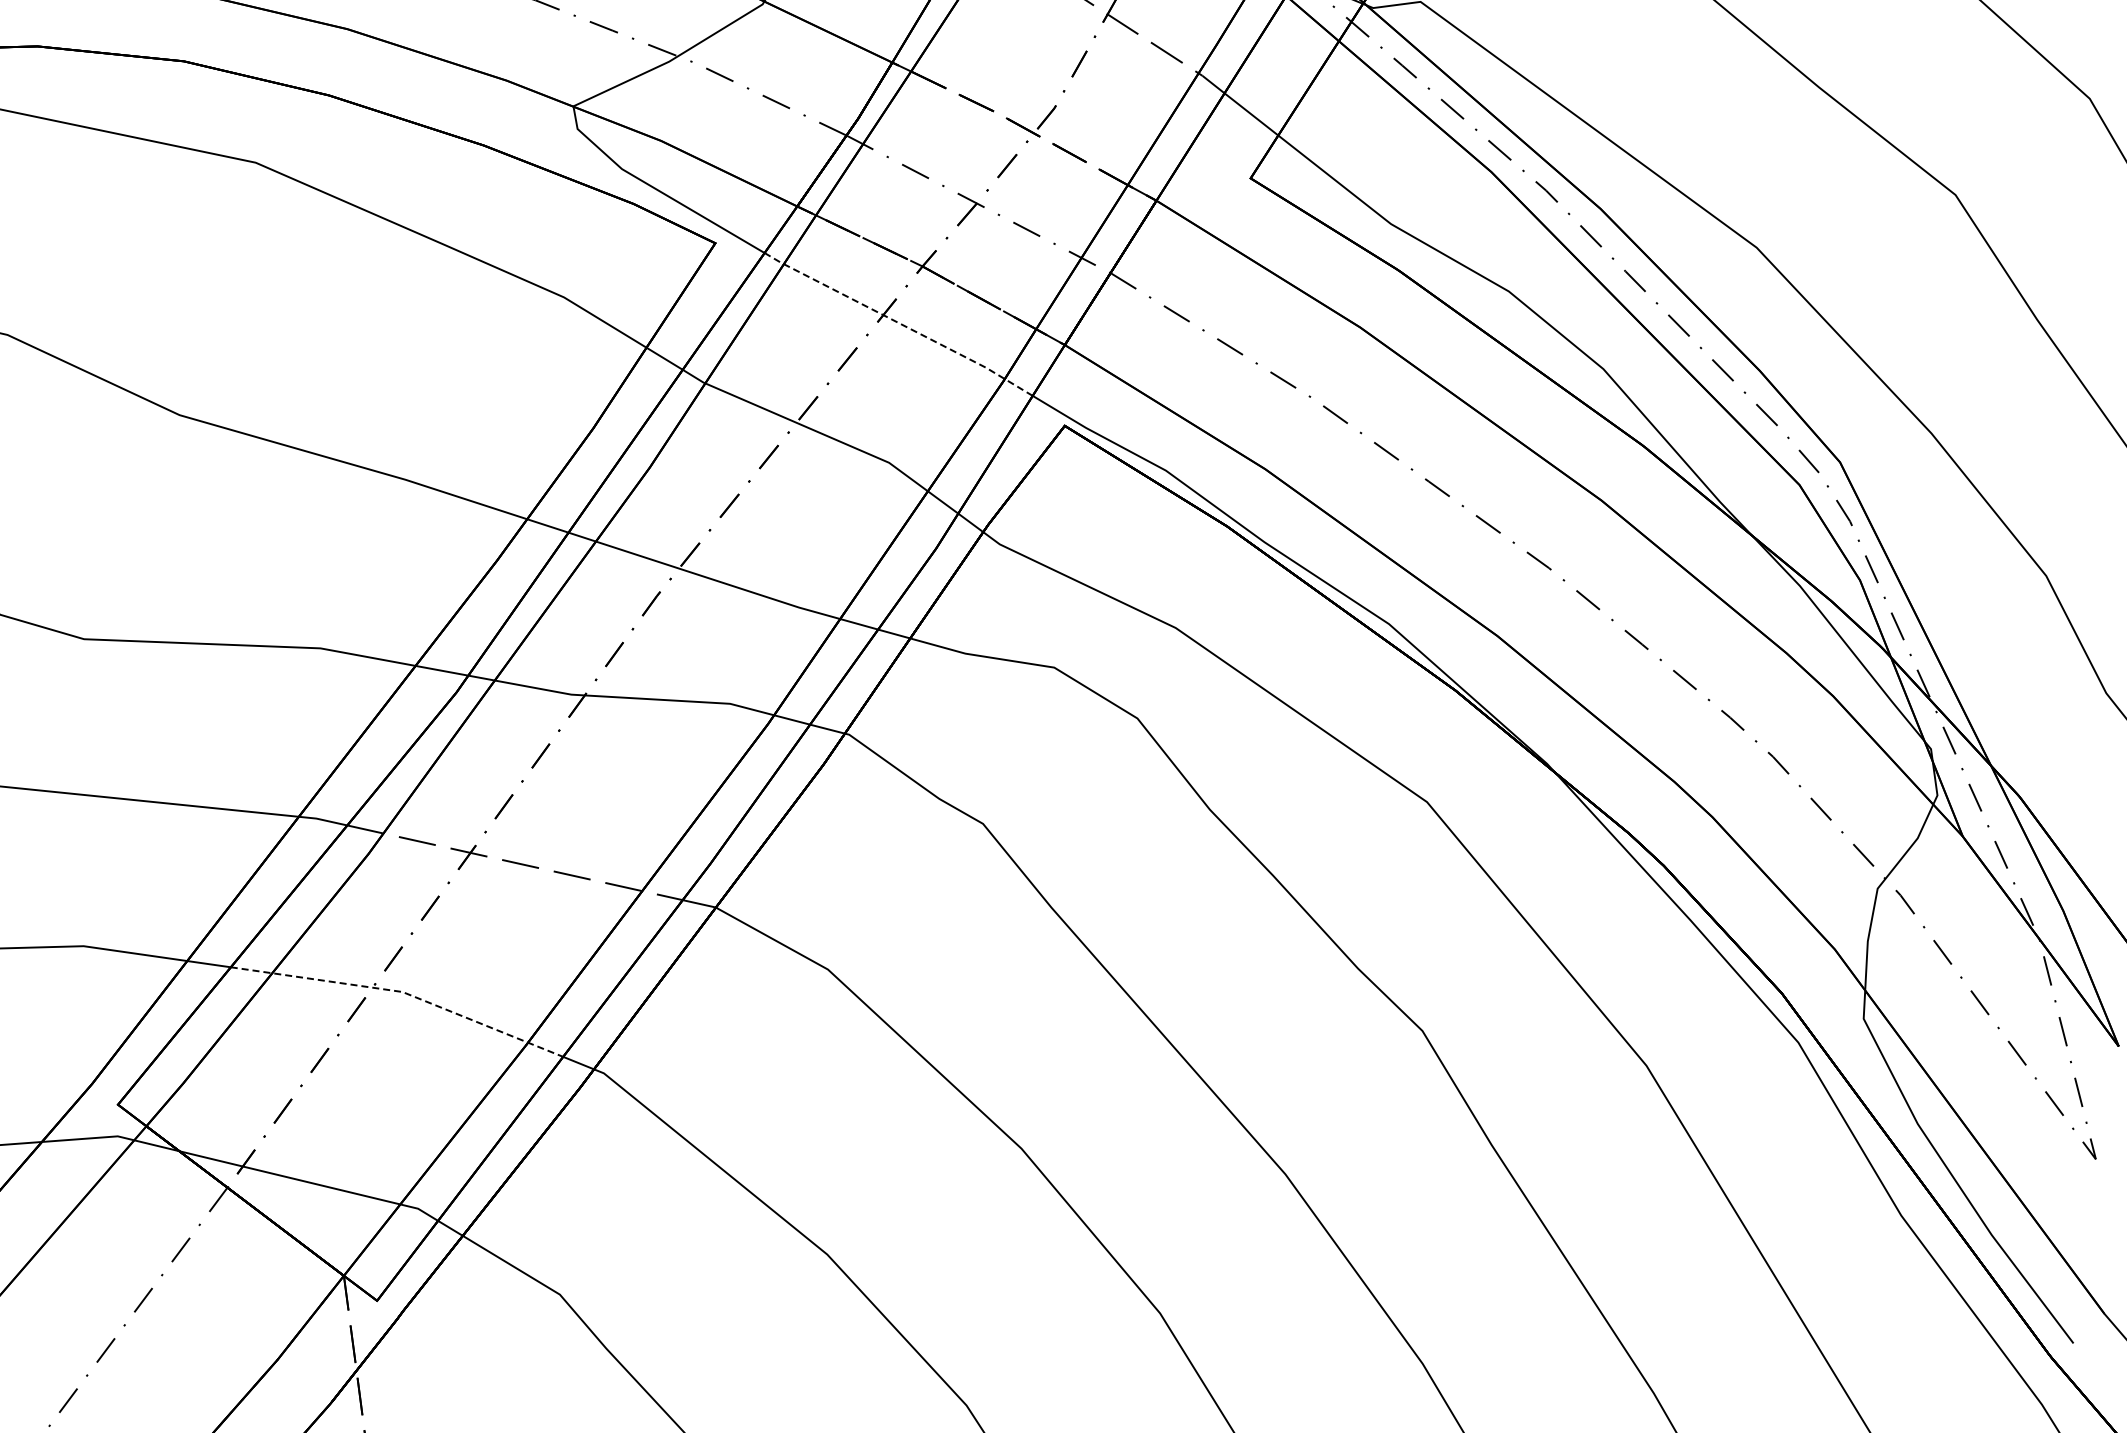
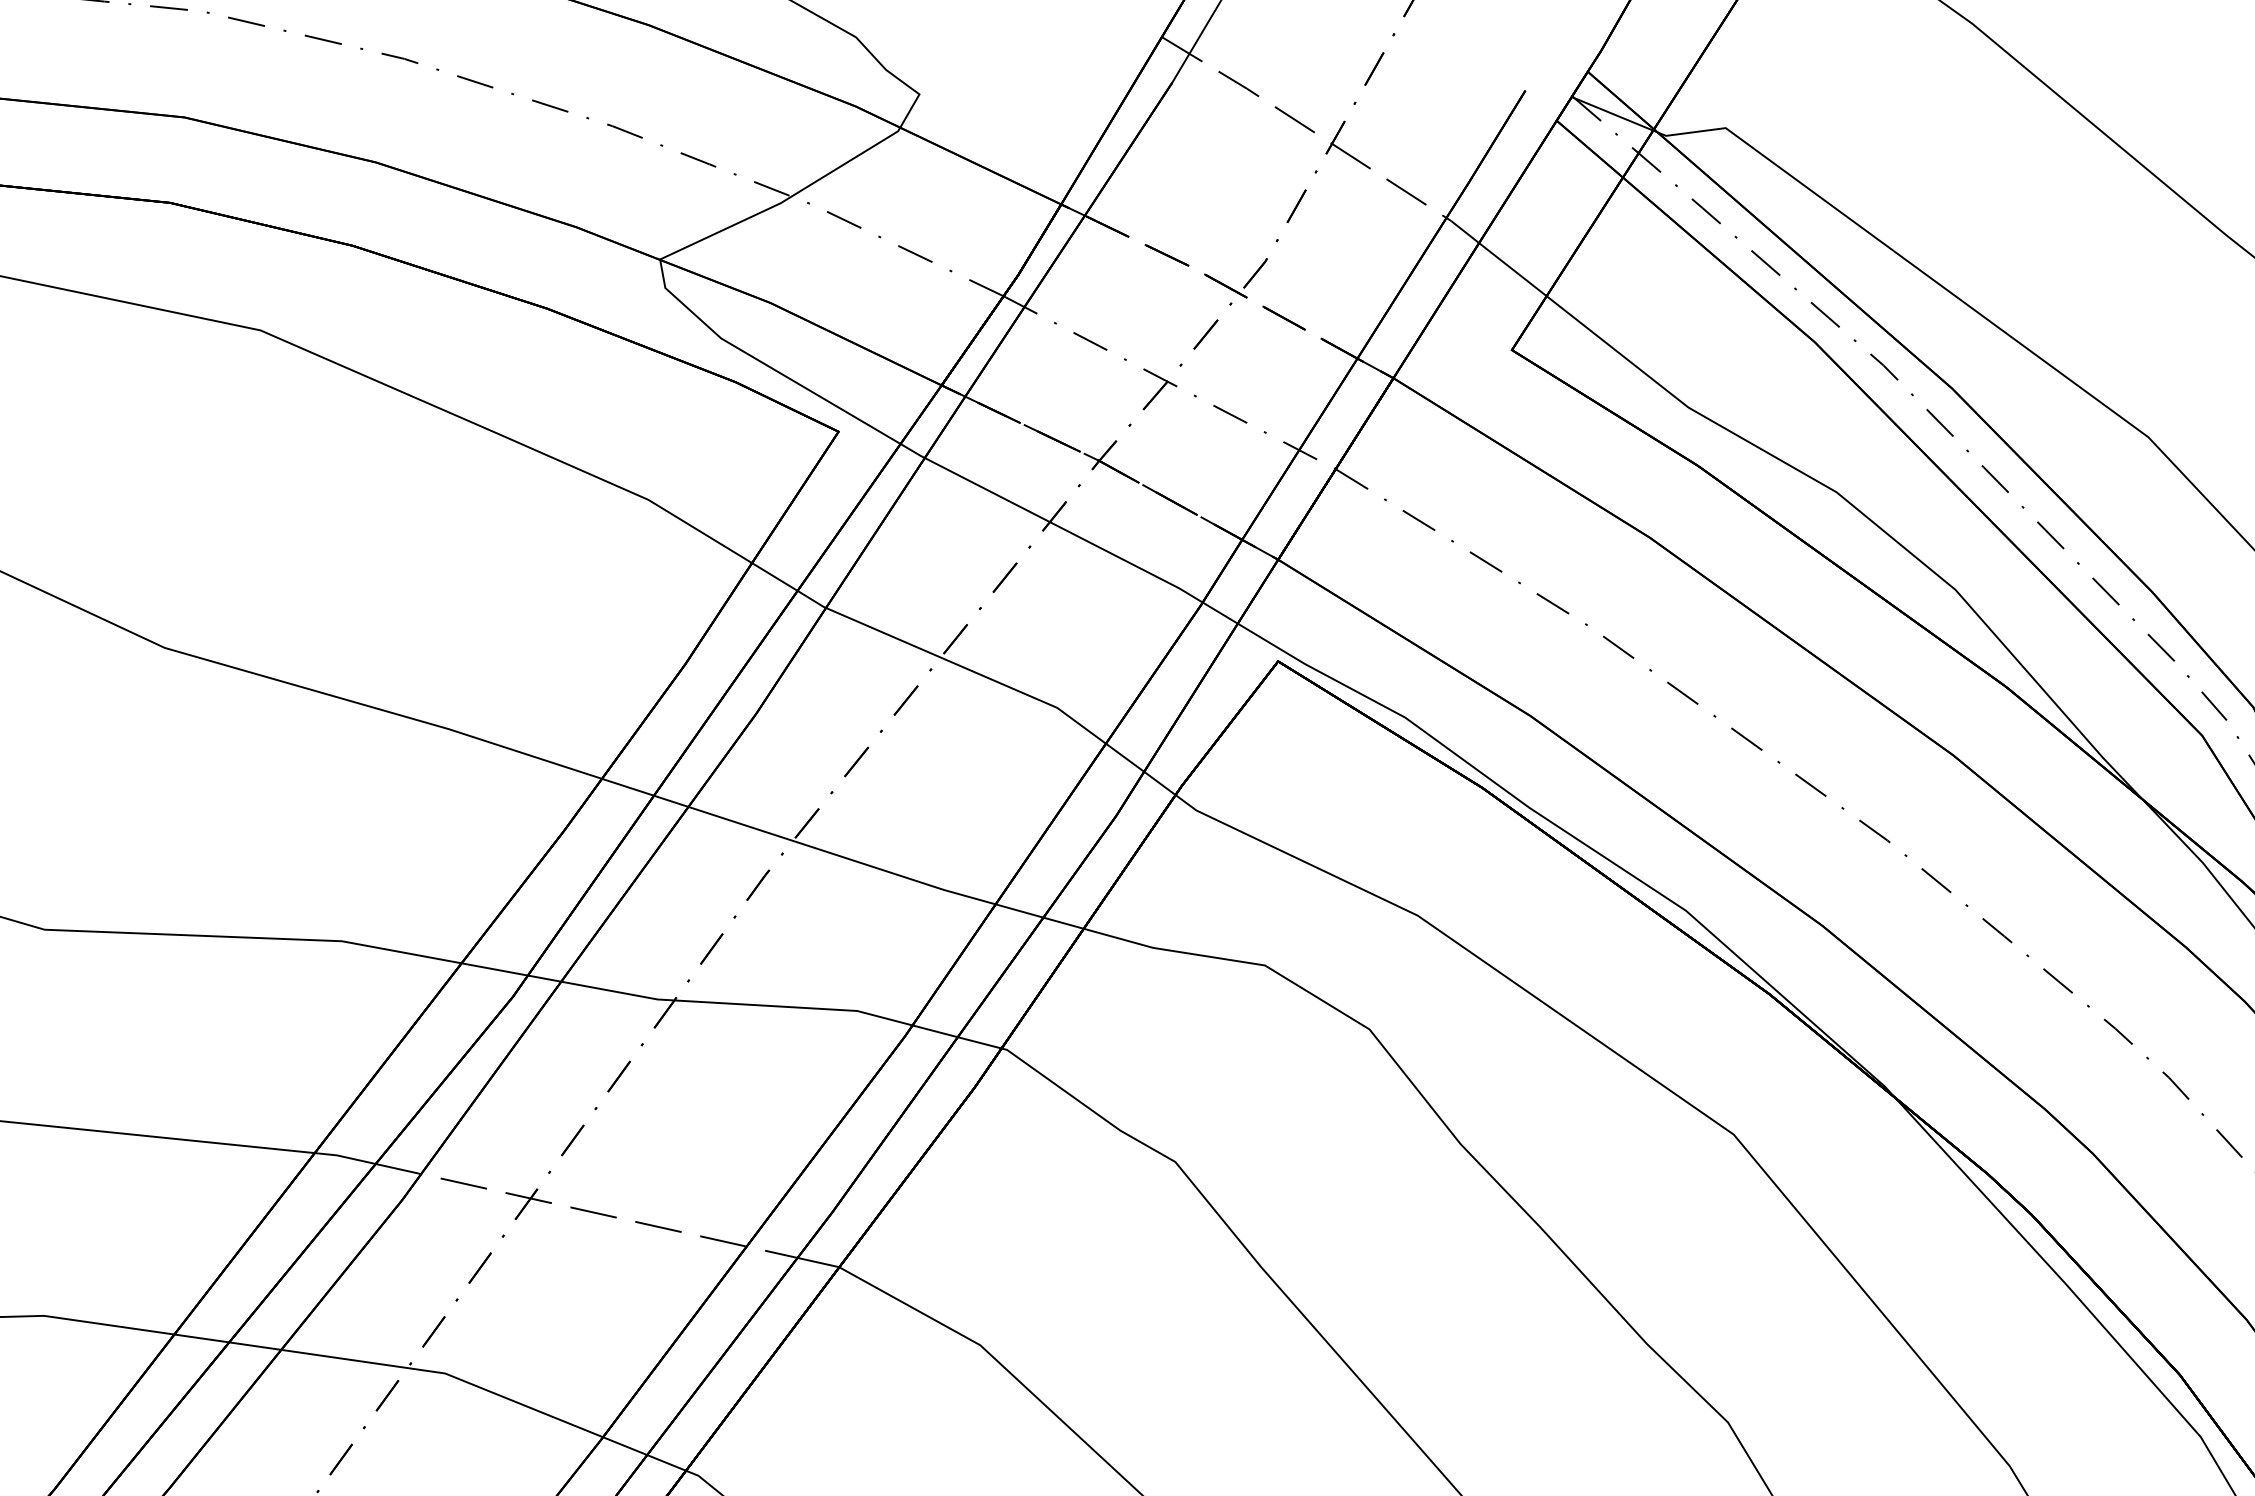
line: (899, 323) -> (1070, 532), dashed -> solid
line: (402, 992) -> (445, 1374), dashed -> solid

